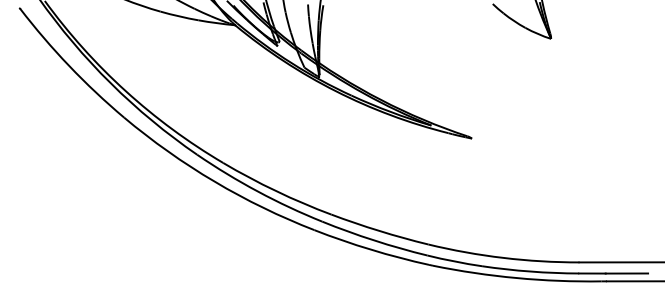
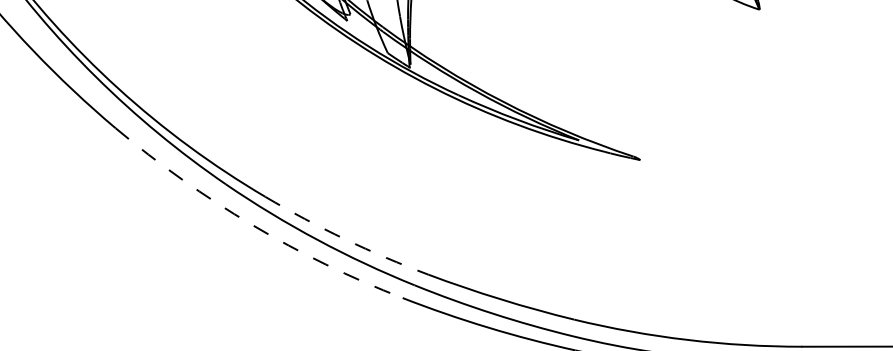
arc: (214, 181) -> (252, 224), solid -> dashed
arc: (276, 191) -> (345, 239), solid -> dashed

